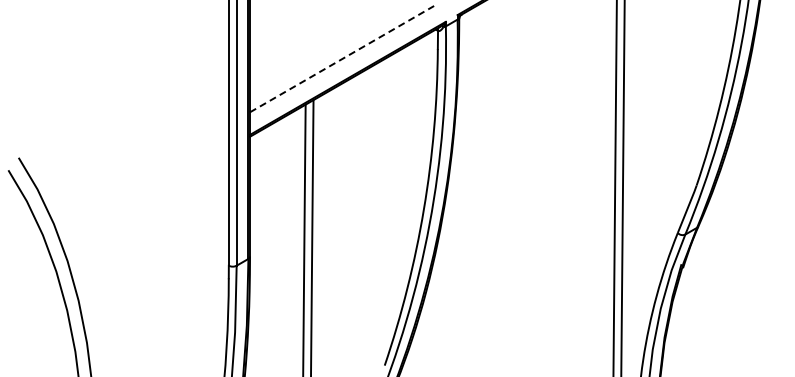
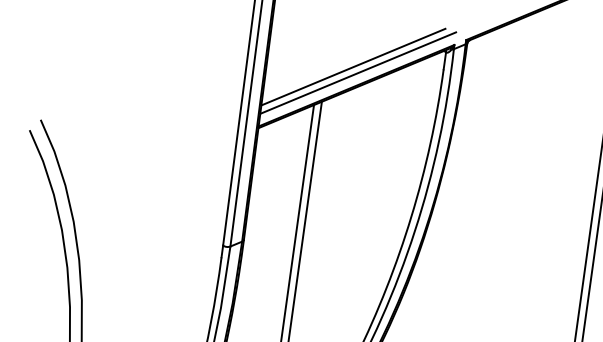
line: (342, 58) -> (353, 66), dashed -> solid
line: (347, 64) -> (357, 72), added

